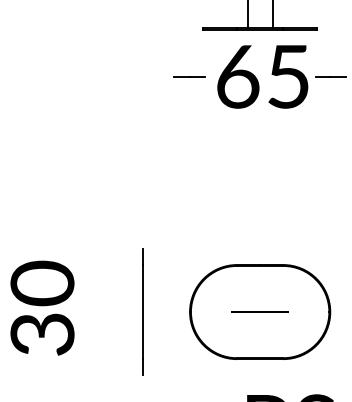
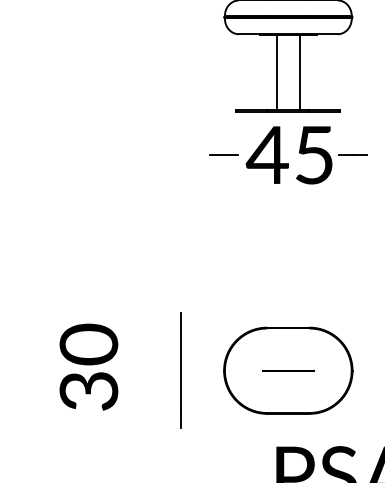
text: (236, 77) -> (266, 155), 65 -> 45

